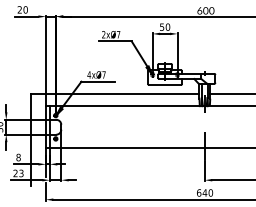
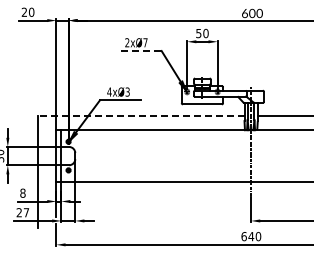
line: (115, 41) -> (141, 51), solid -> dashed
text: (103, 74) -> (127, 91), 4xØ7 -> 4xØ3
line: (114, 94) -> (140, 115), solid -> dashed
text: (21, 173) -> (26, 212), 23 -> 27

